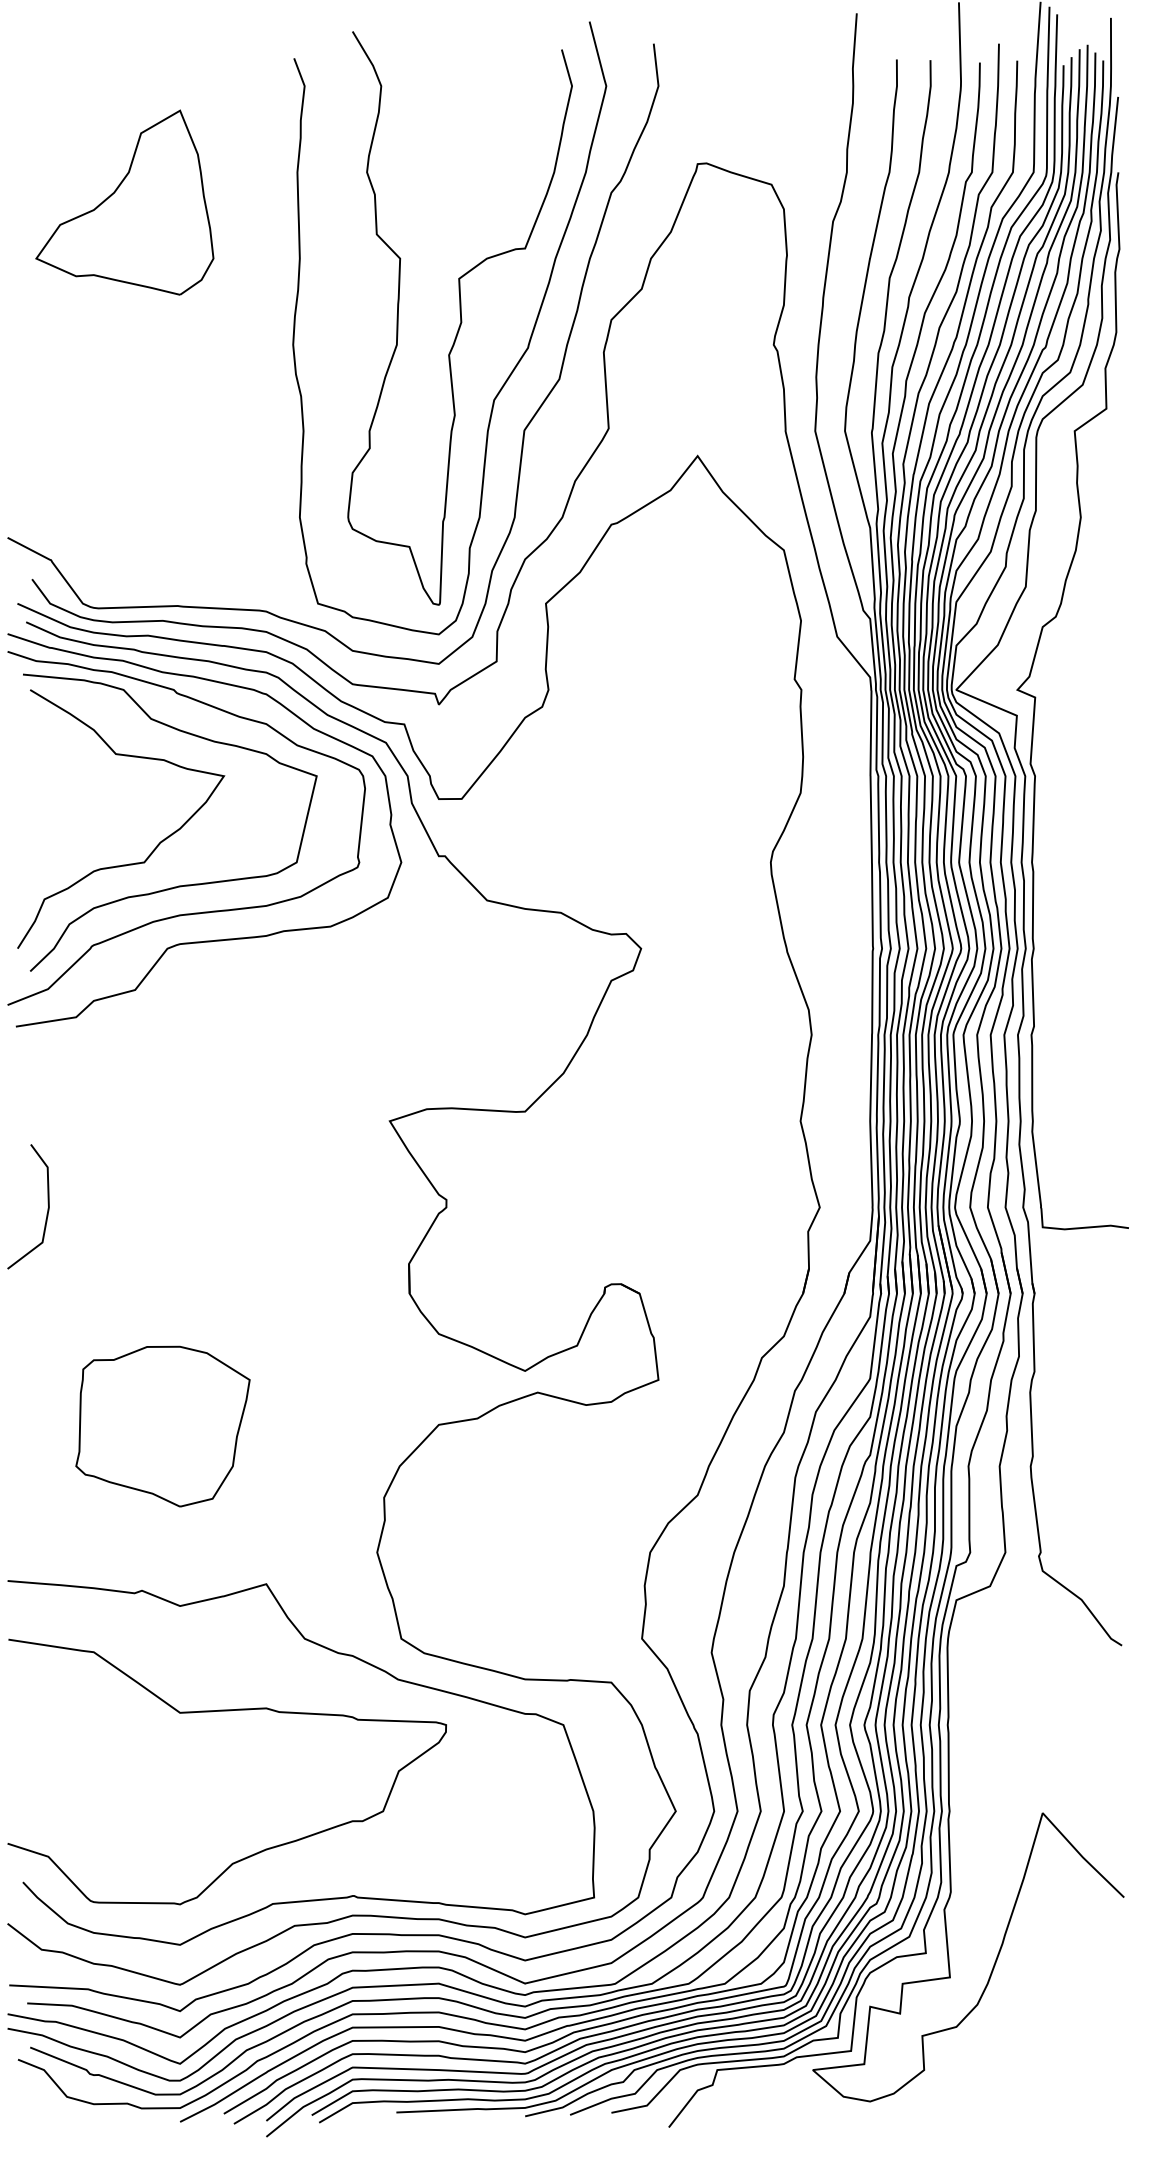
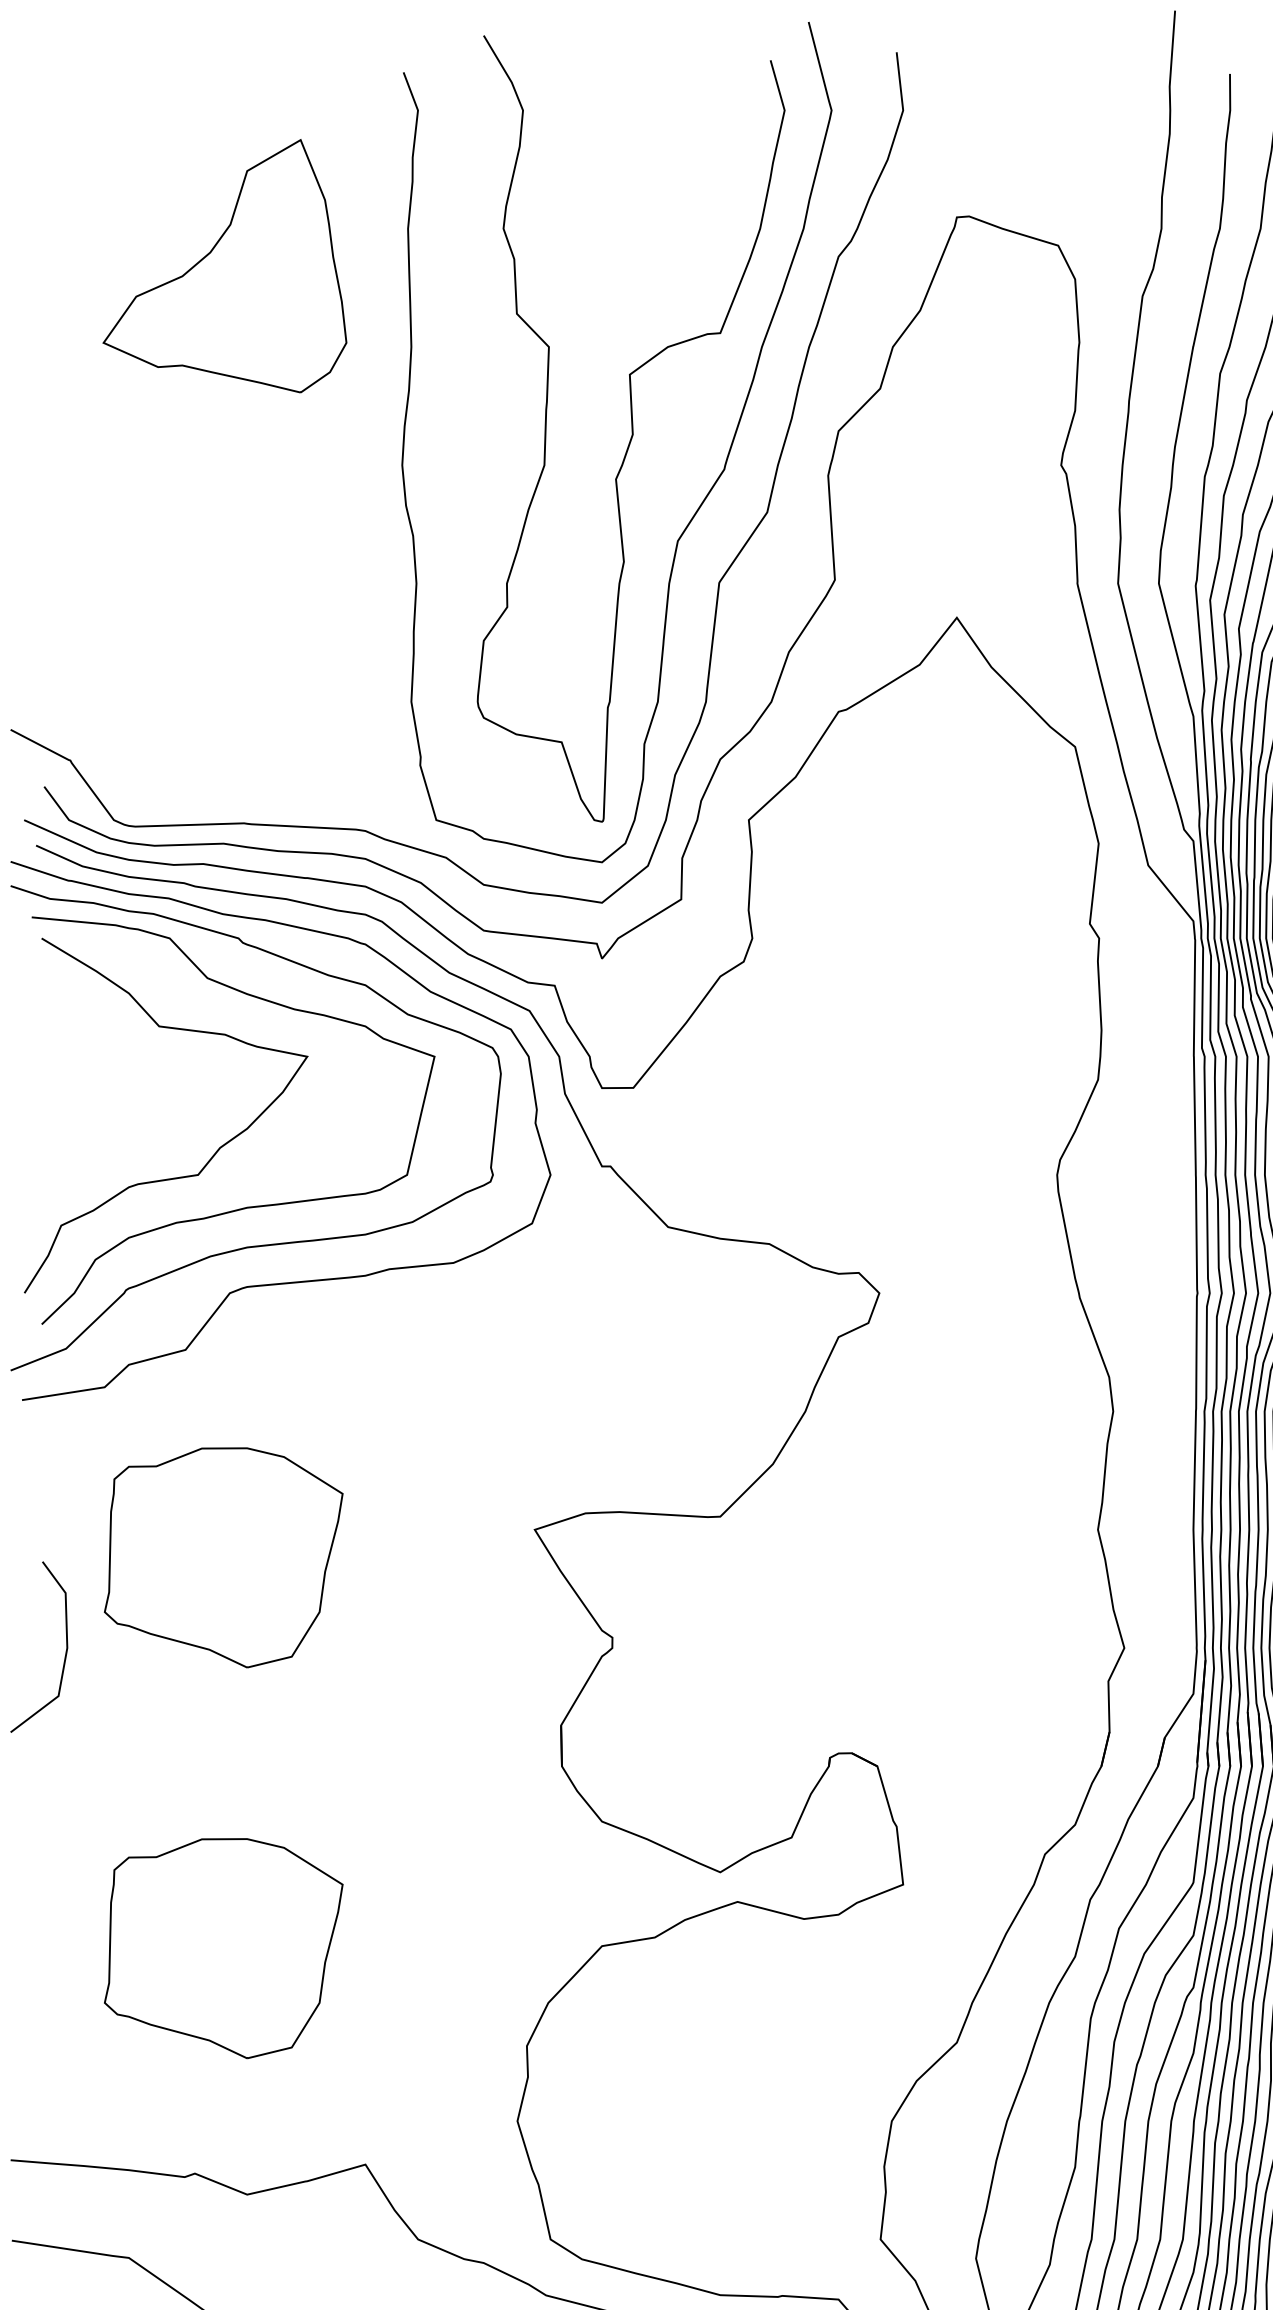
part: (124, 202) -> (224, 265), moved
part: (162, 1141) -> (223, 1557), added

